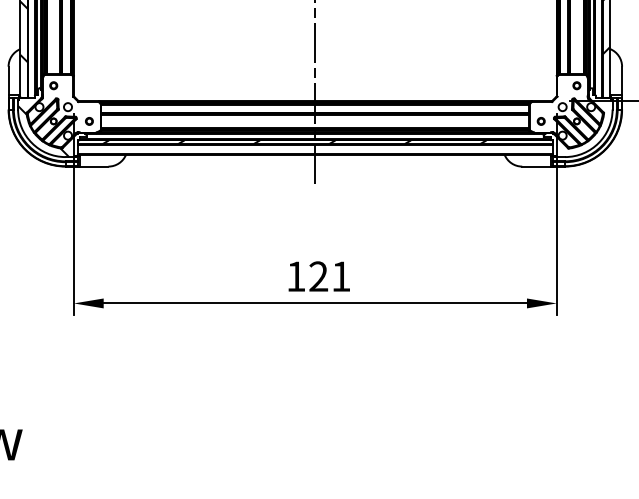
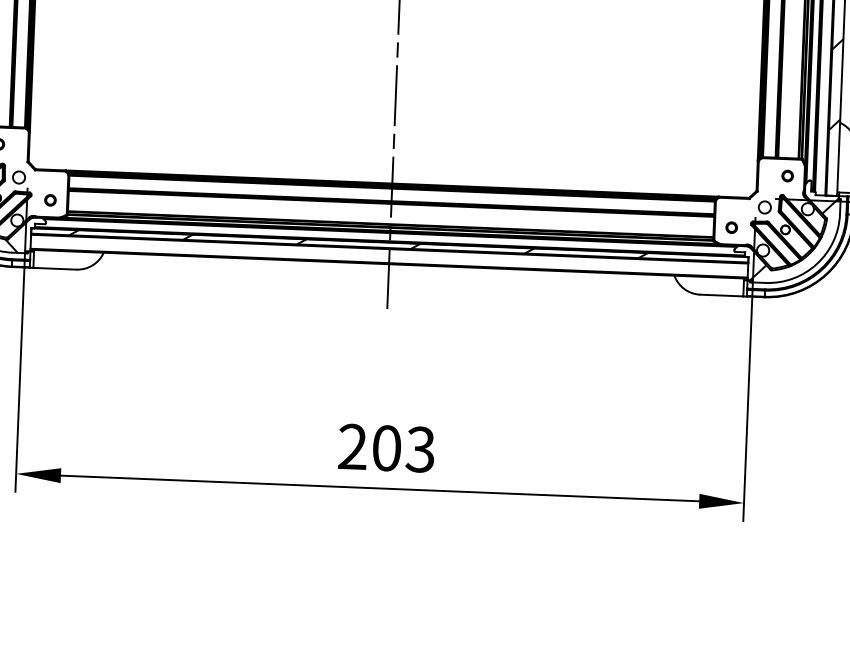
hatch: (582, 127) -> (793, 239), added
text: (318, 276) -> (386, 448), 121 -> 203

